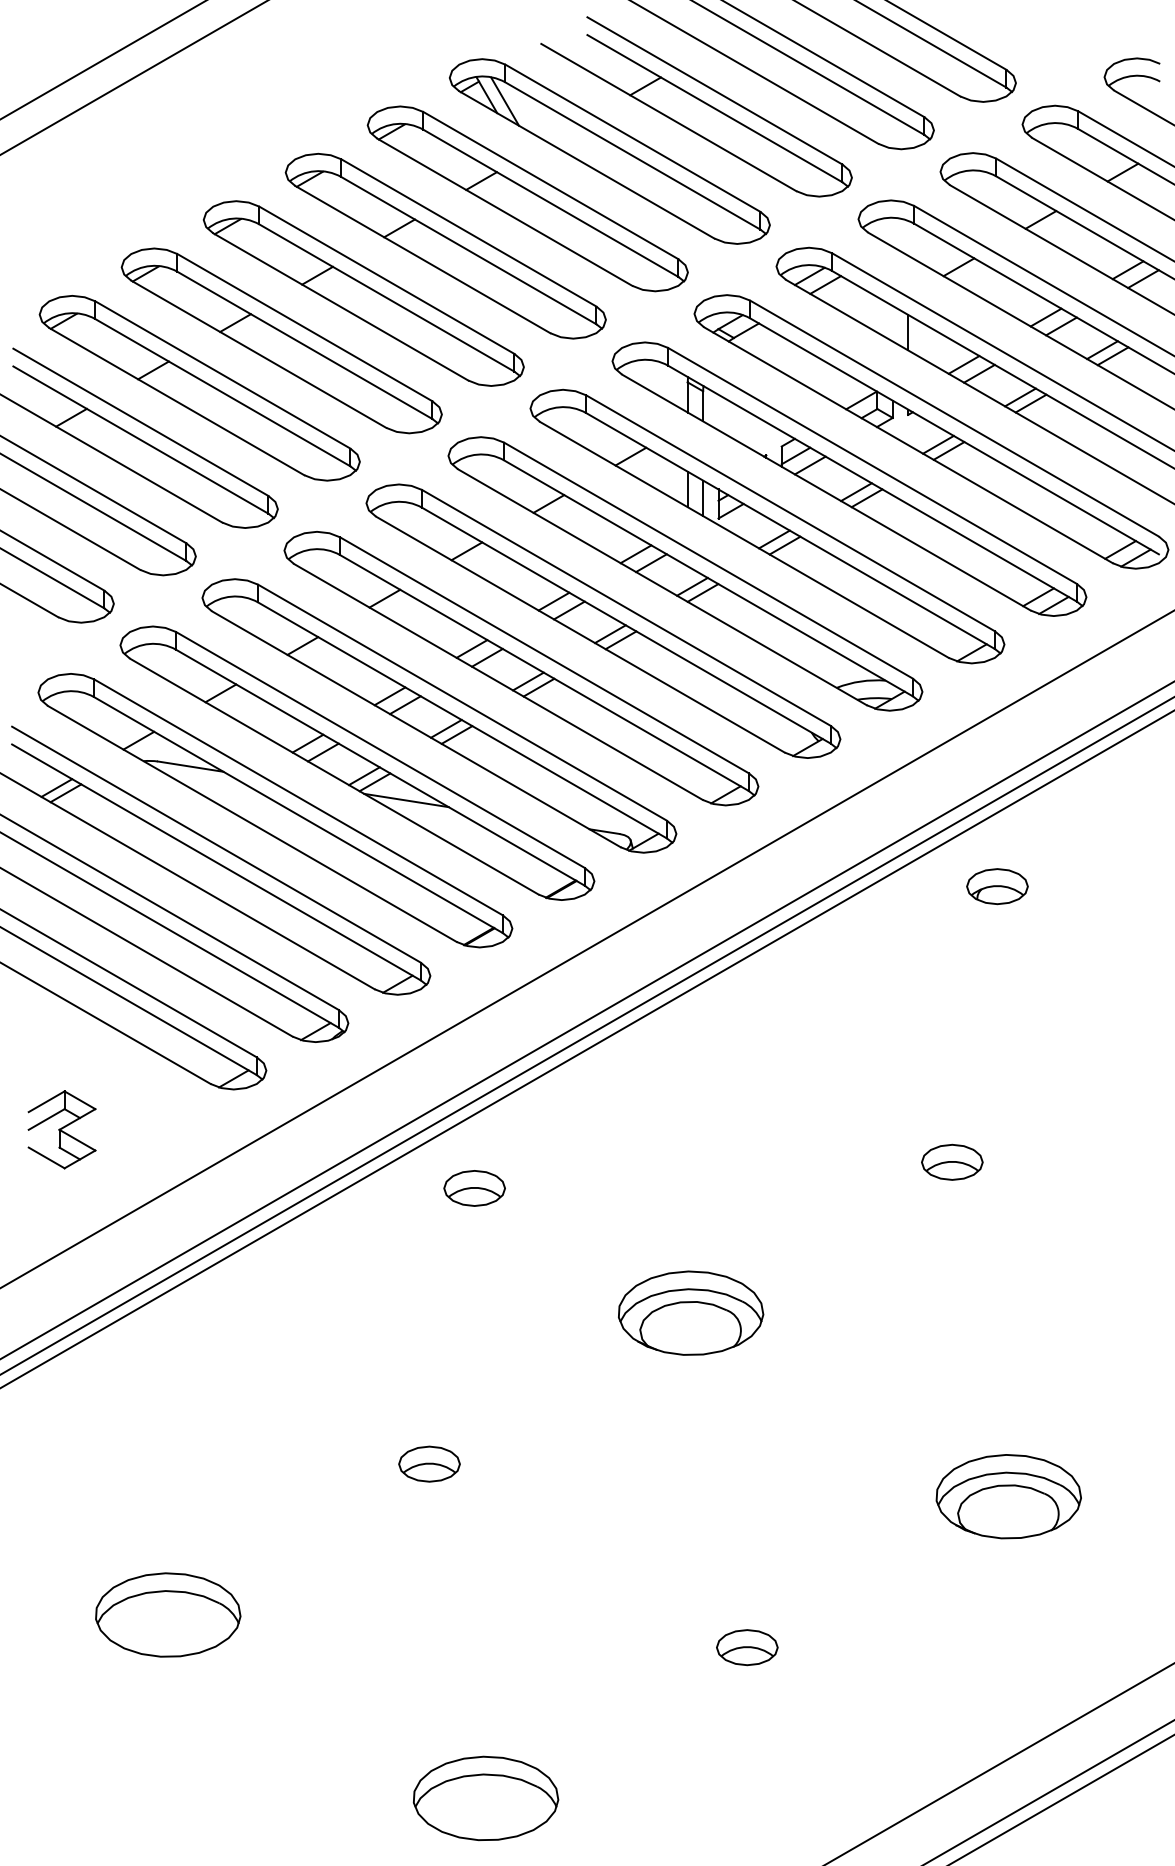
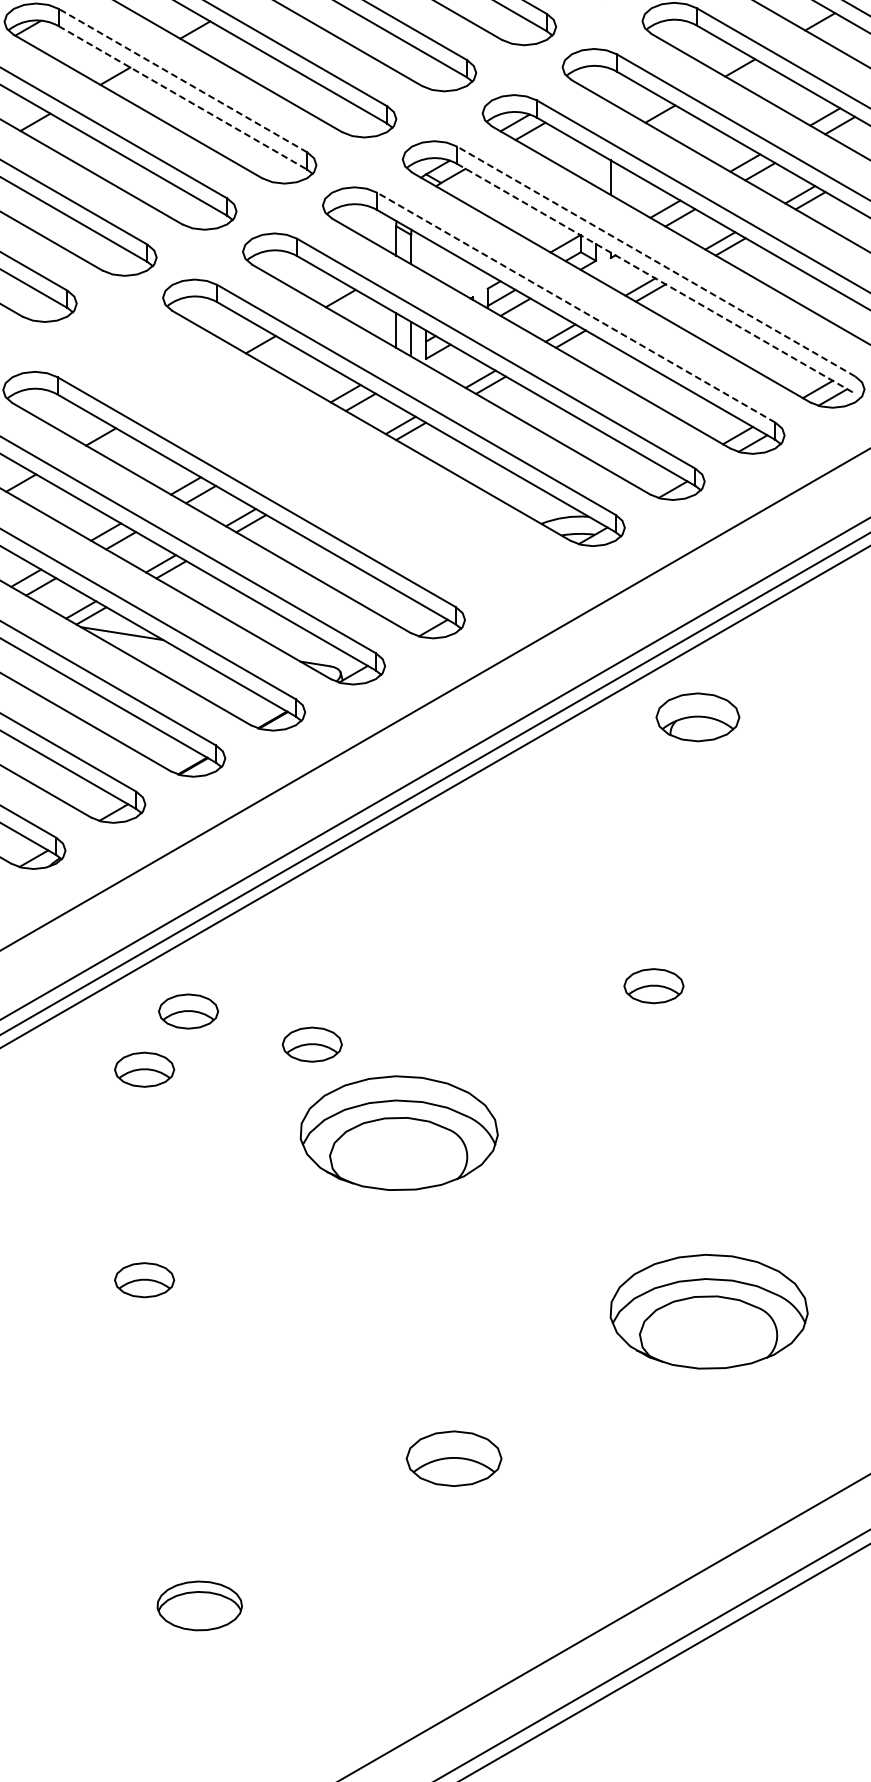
line: (468, 232) -> (182, 80), solid -> dashed
line: (469, 250) -> (183, 97), solid -> dashed
line: (954, 418) -> (656, 261), solid -> dashed
line: (954, 436) -> (656, 278), solid -> dashed
line: (872, 465) -> (576, 307), solid -> dashed
part: (603, 620) -> (314, 458), removed
part: (997, 886) -> (697, 717), size x1.4
part: (601, 1222) -> (312, 1044), added
part: (429, 1247) -> (144, 1069), added
part: (691, 1312) -> (399, 1132), size x1.4
part: (1008, 1496) -> (708, 1311), size x1.4
part: (747, 1647) -> (454, 1458), size x1.6
part: (486, 1798) -> (200, 1605), size x0.6

